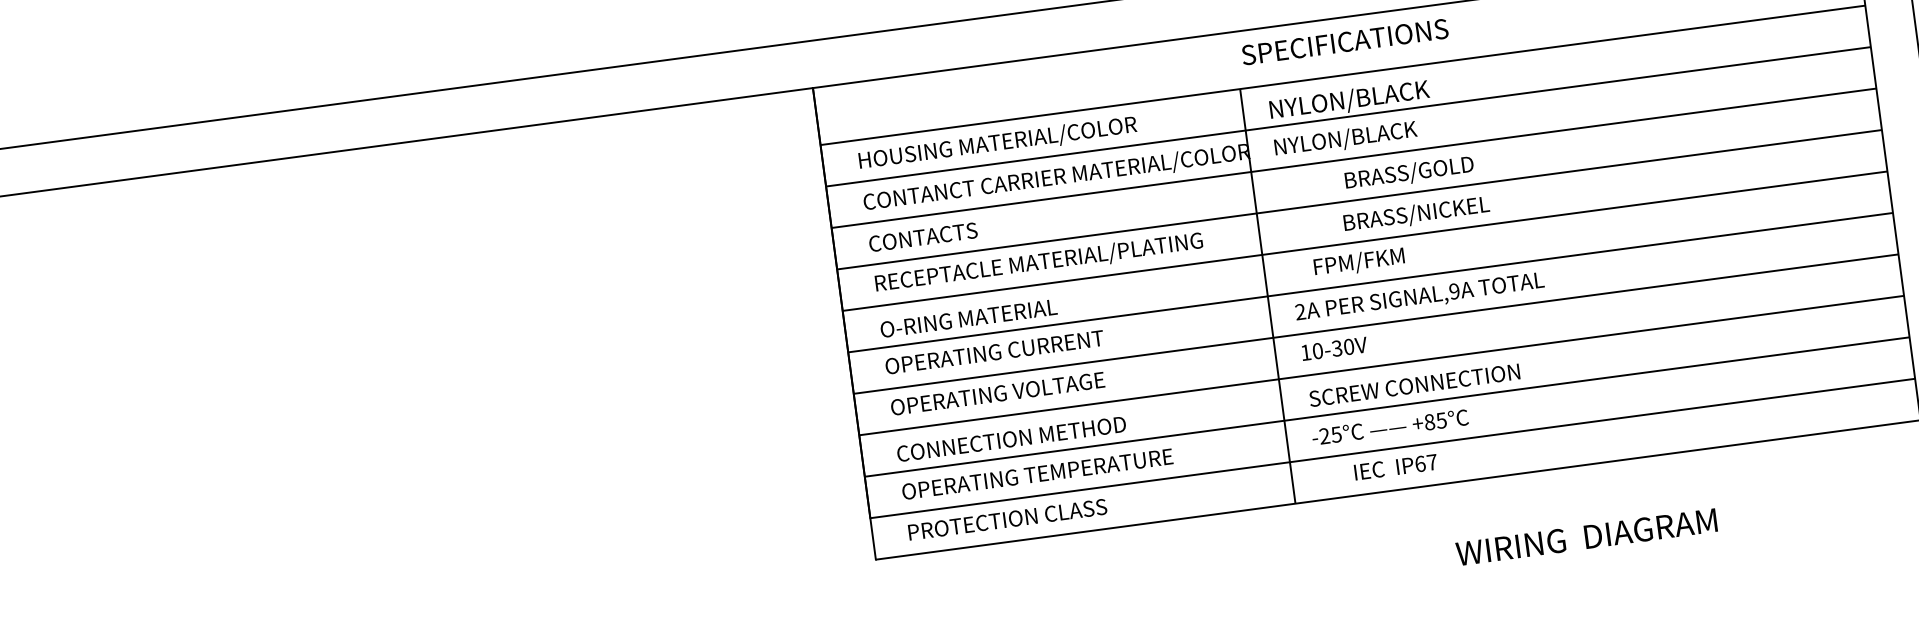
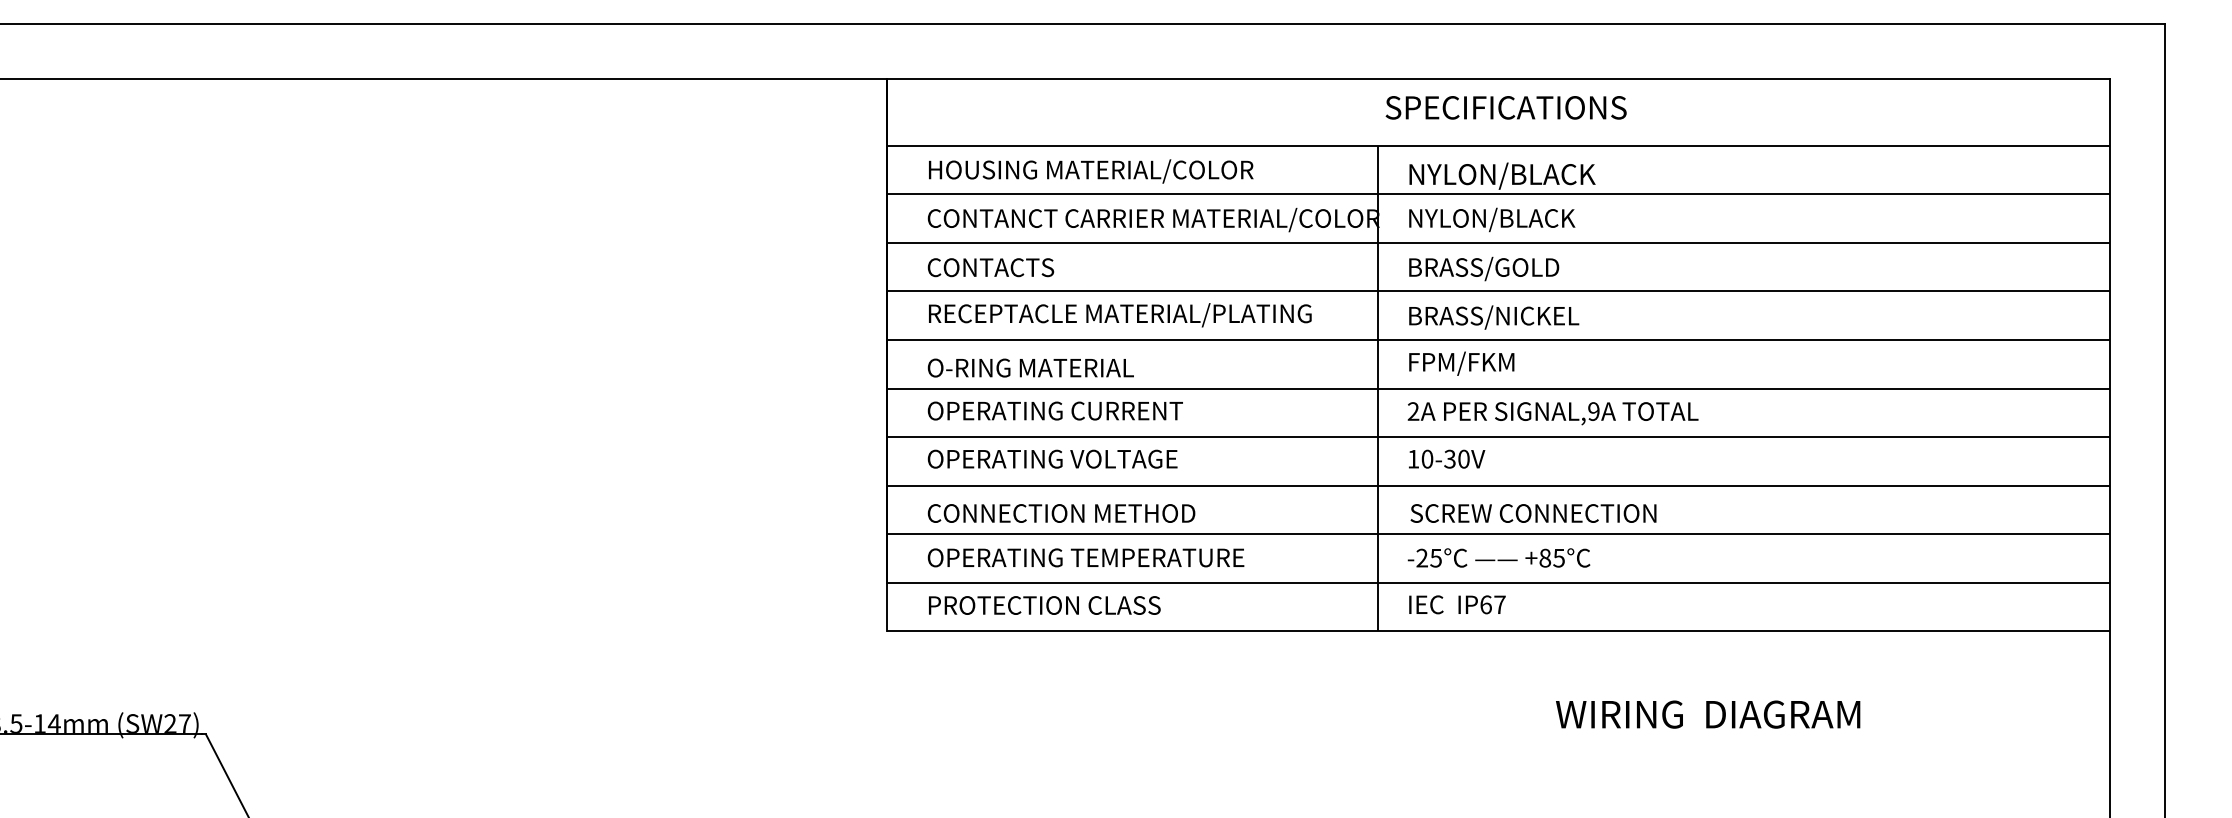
text: (1409, 173) -> (1484, 268), moved
text: (1417, 214) -> (1494, 317), moved
text: (1359, 262) -> (1461, 363), moved
text: (1395, 466) -> (1457, 604), moved

